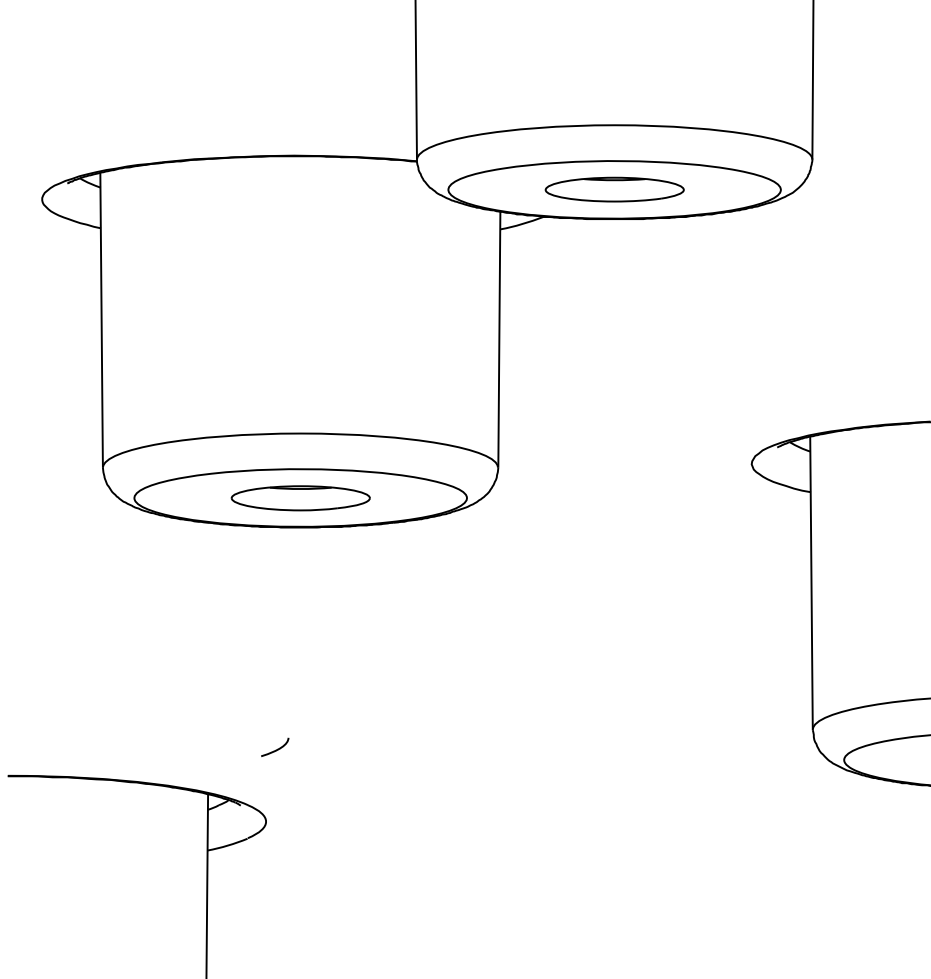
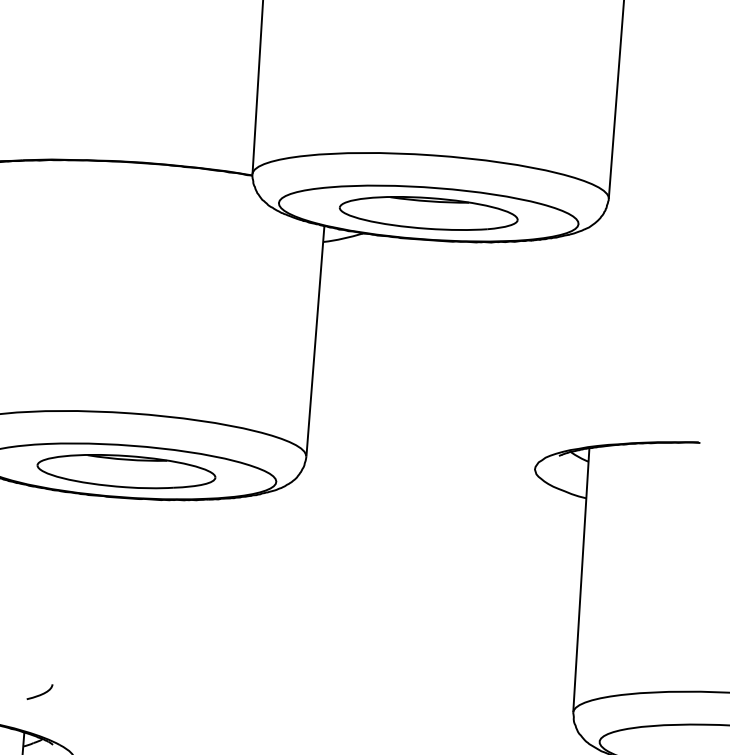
part: (614, 189) -> (428, 213), size x1.43
part: (300, 498) -> (126, 471), size x1.43
curve: (277, 748) -> (41, 693), moved

